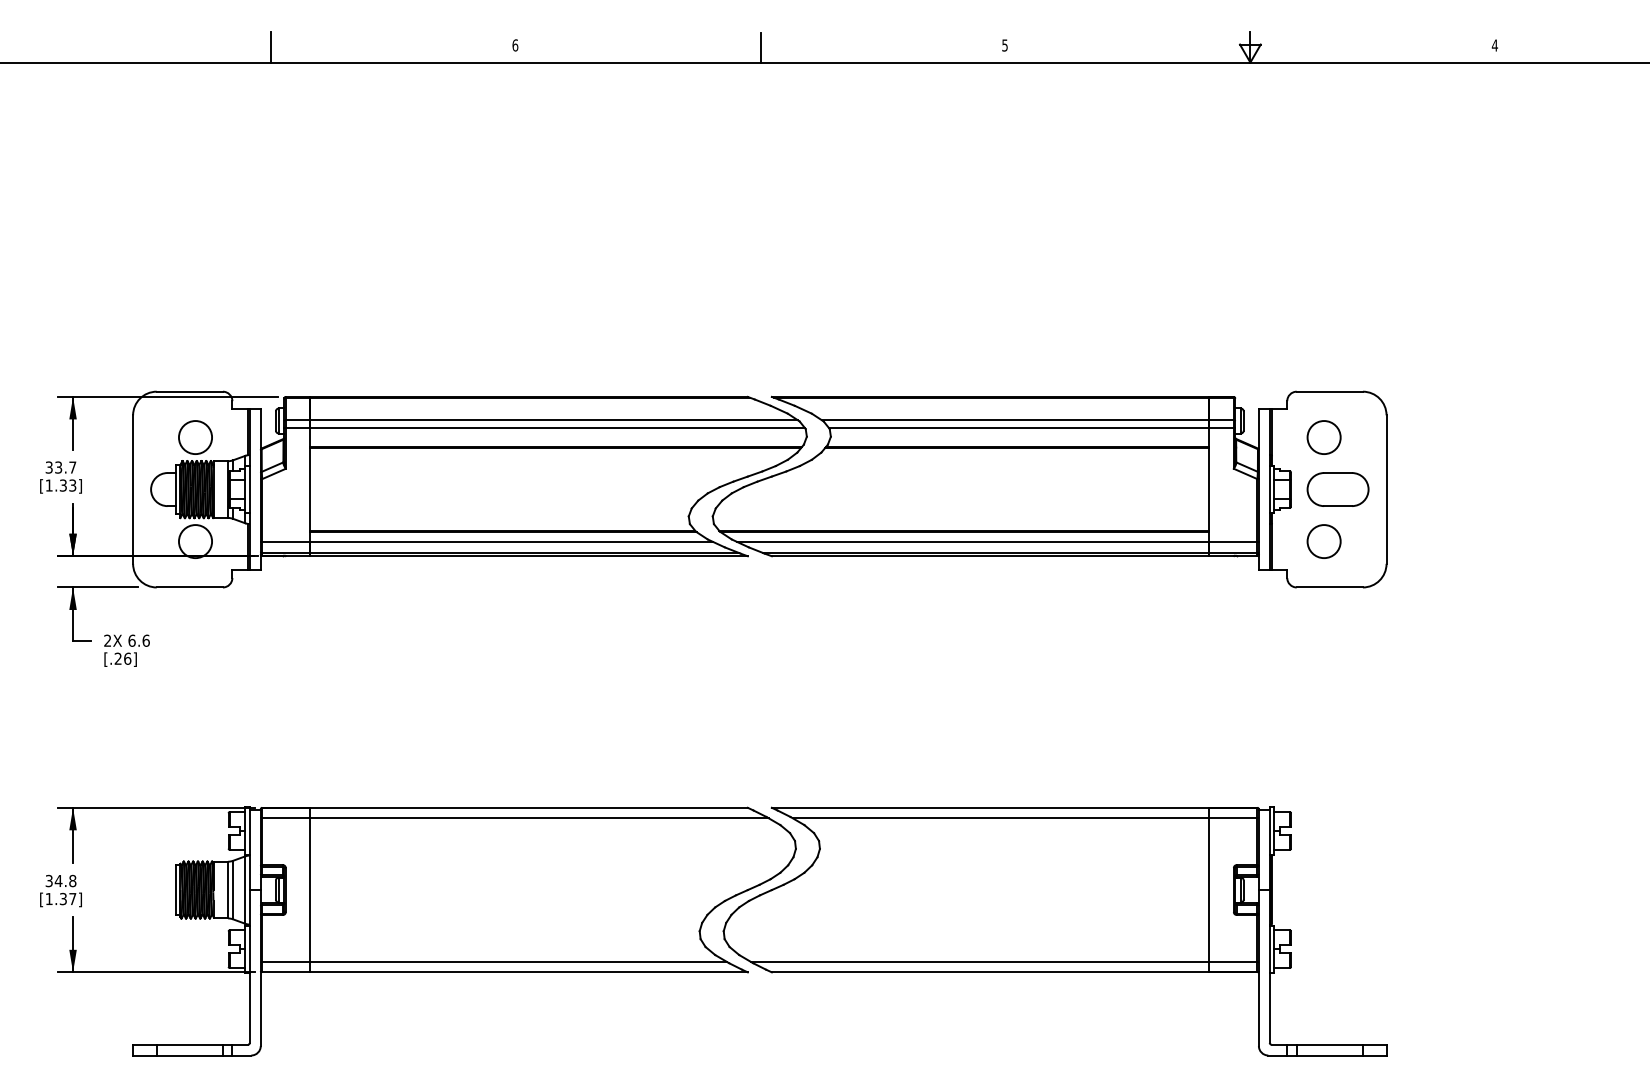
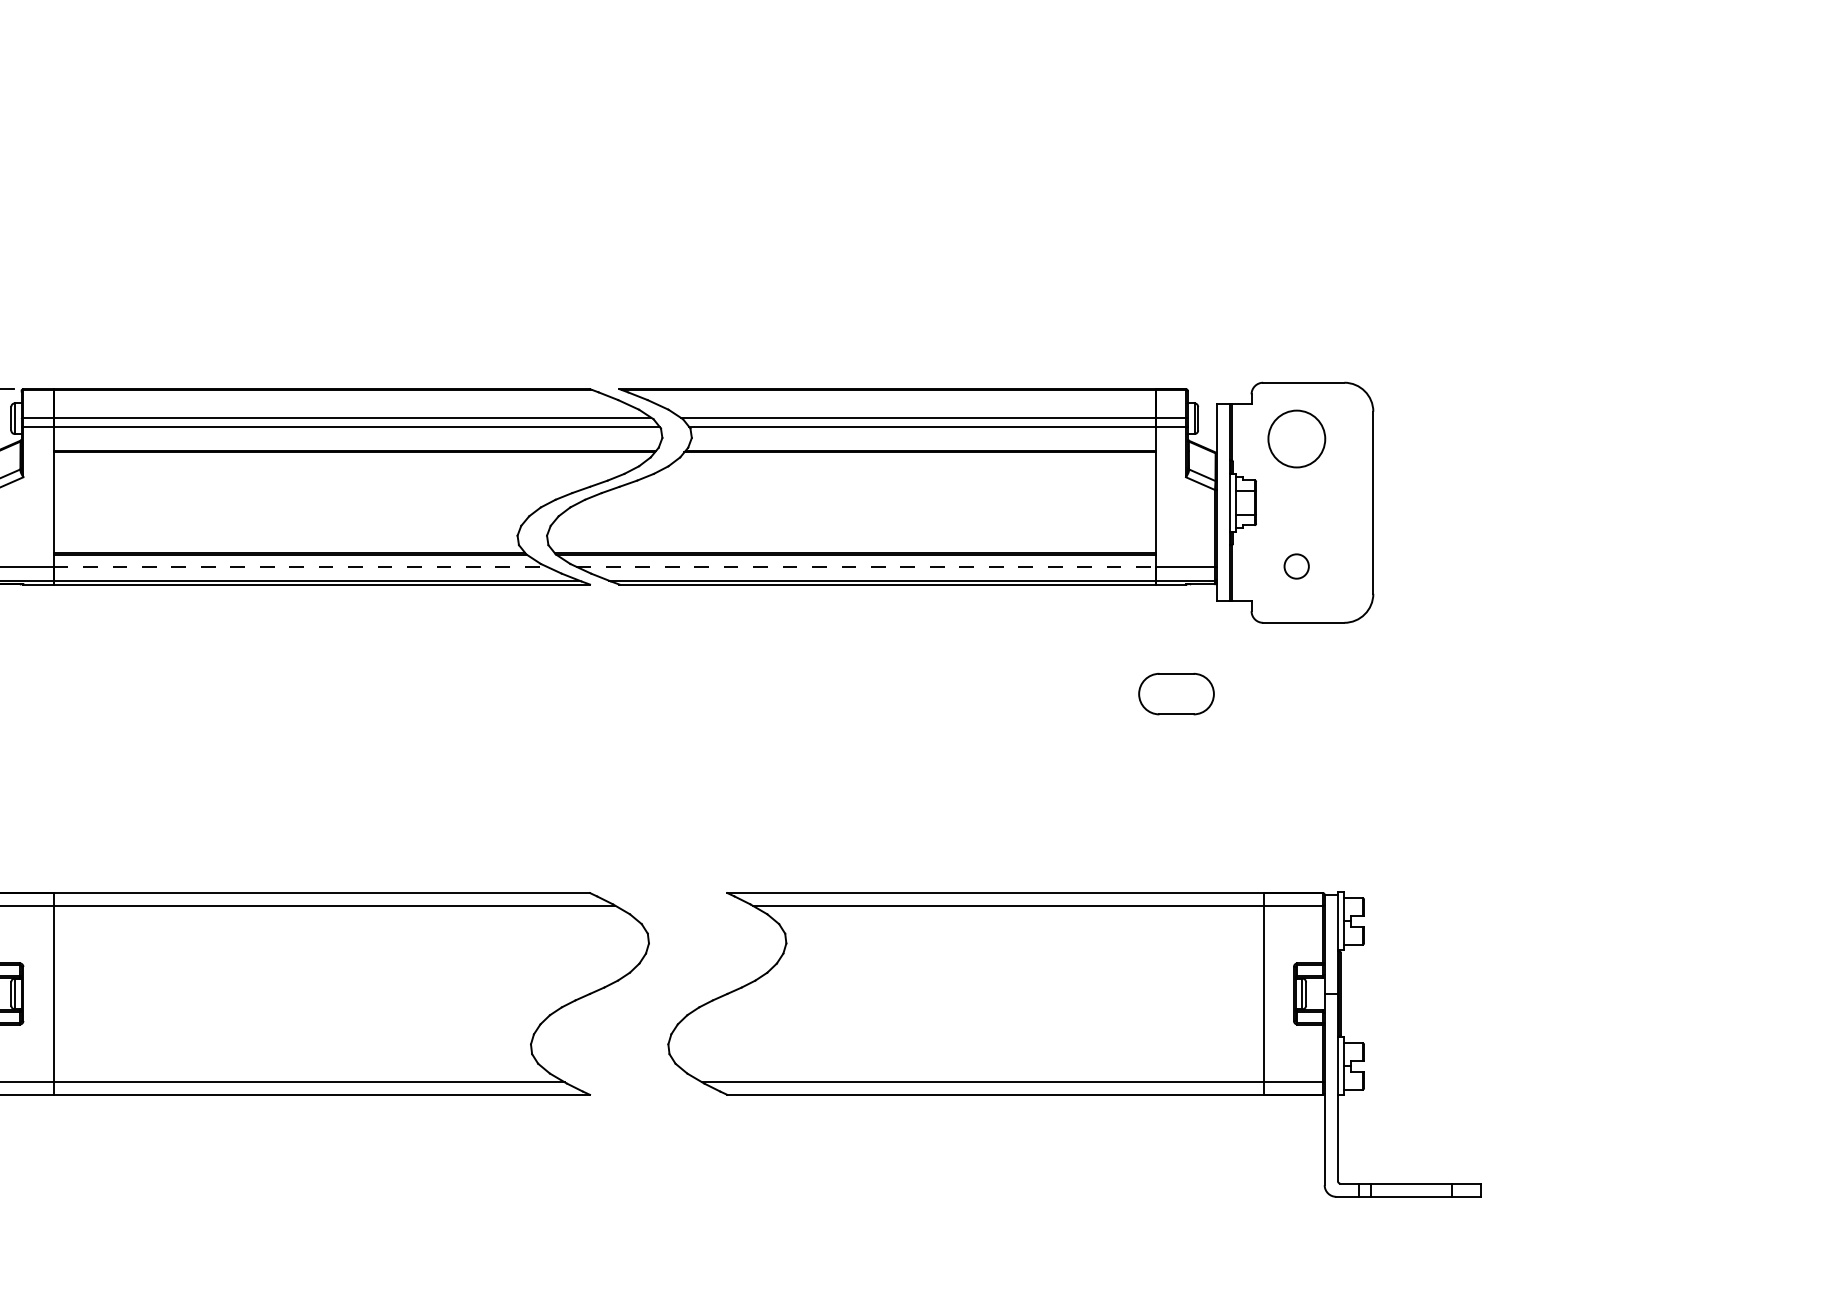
circle: (1323, 437) -> (1296, 438), size x1.4
part: (1337, 489) -> (1175, 694), moved
line: (512, 541) -> (301, 566), solid -> dashed
line: (973, 541) -> (866, 566), solid -> dashed
circle: (1323, 541) -> (1296, 566), size x0.6
part: (1054, 931) -> (1074, 1044), moved

